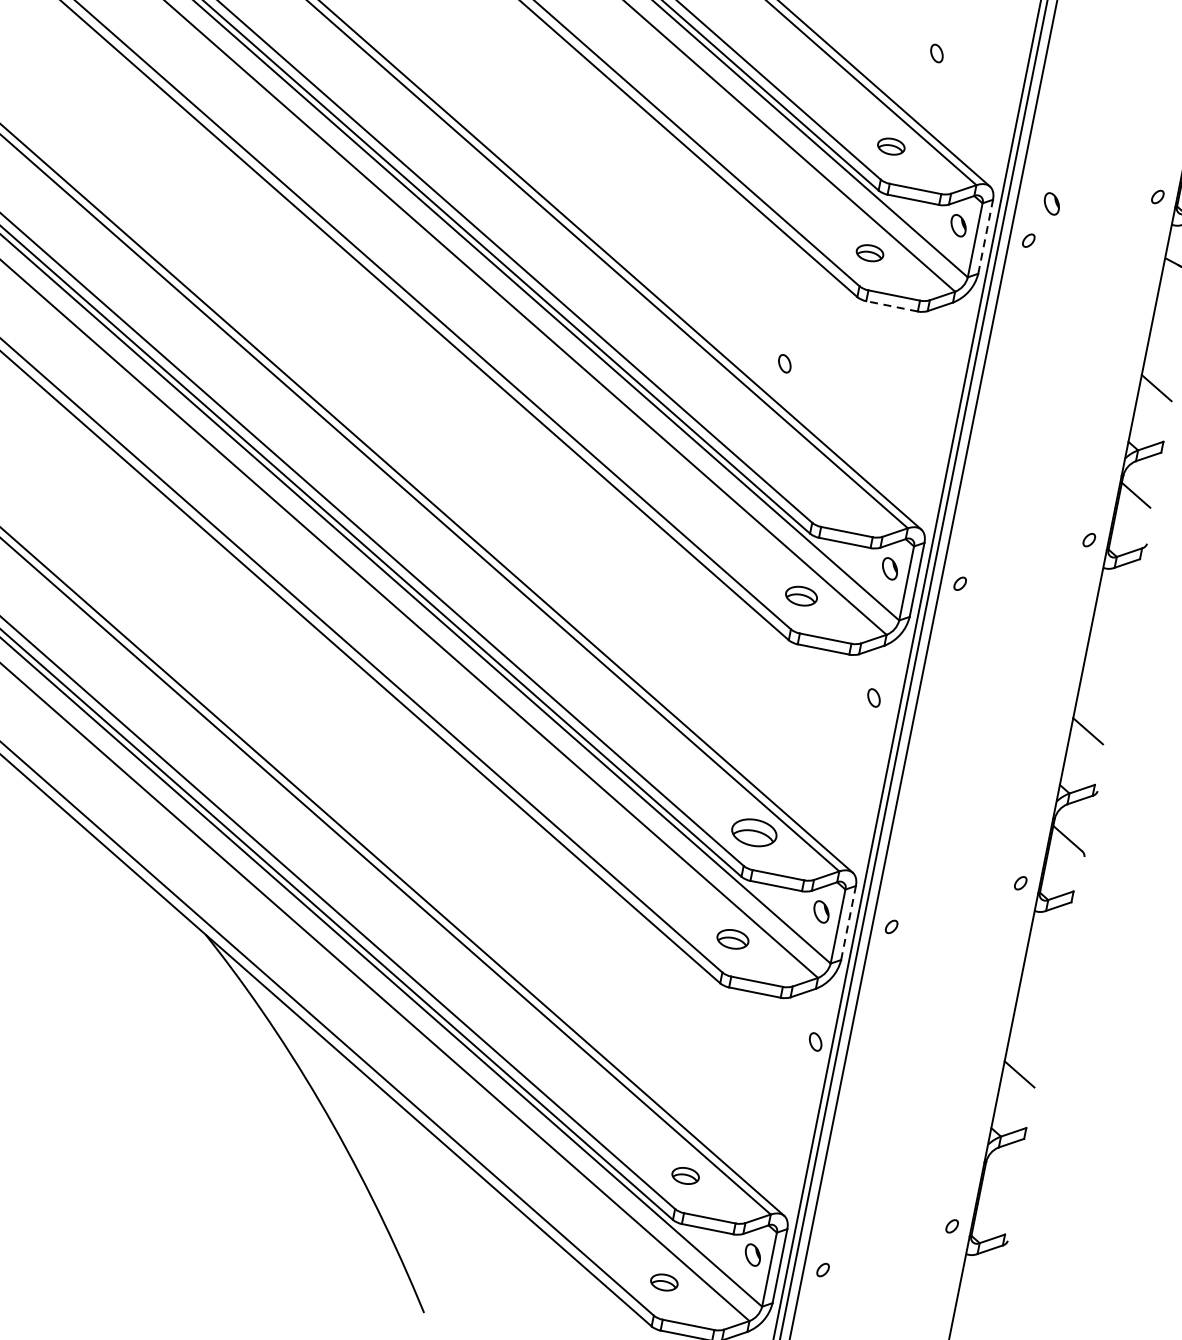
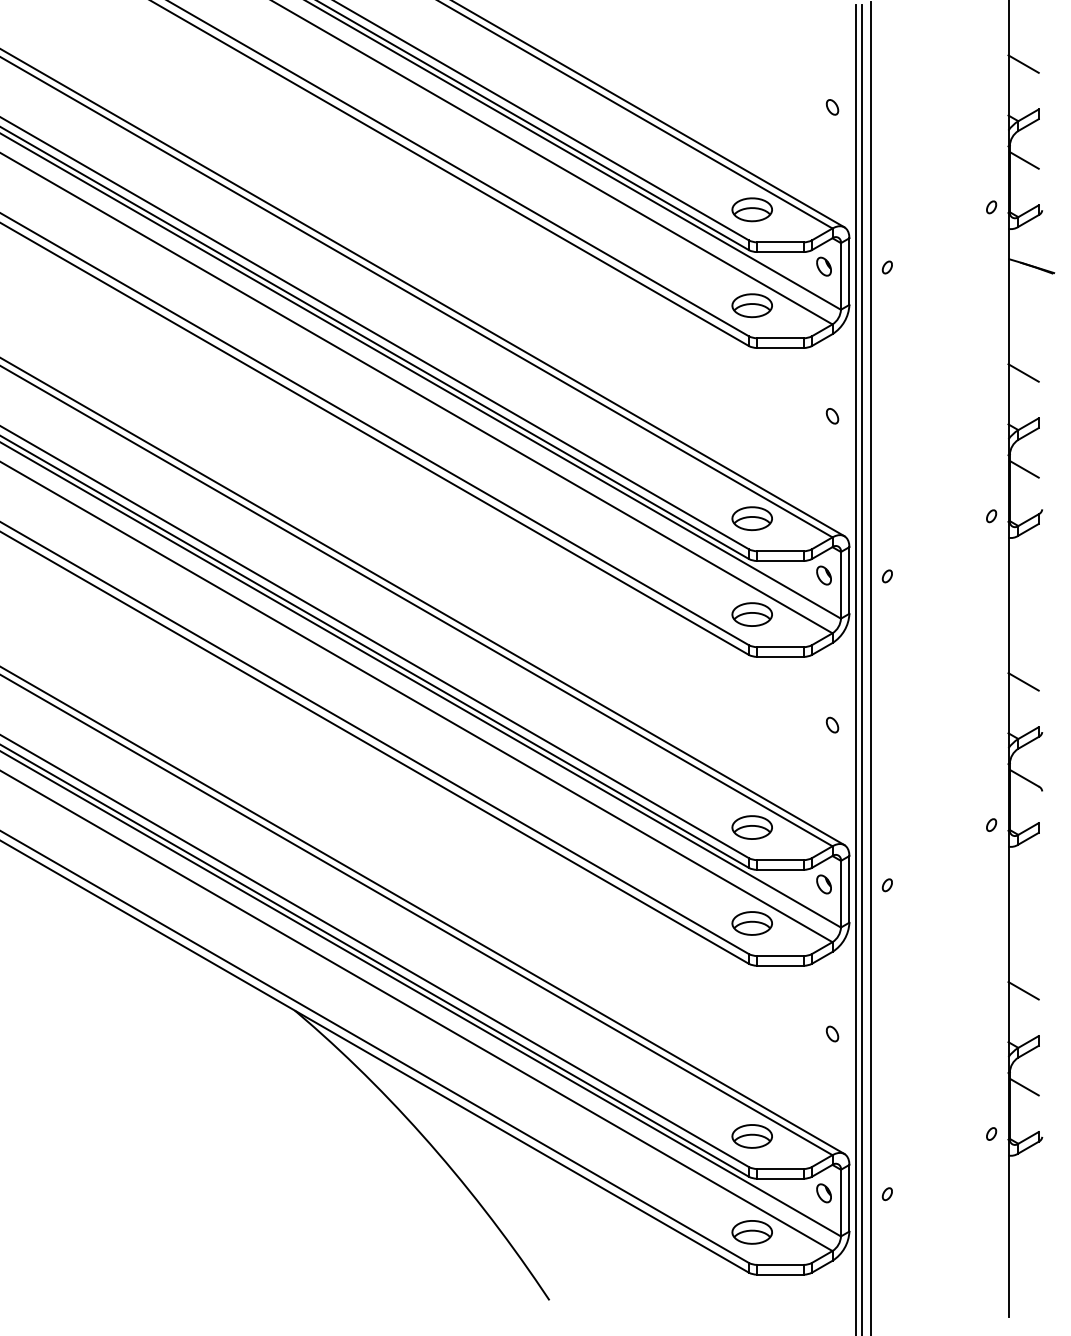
part: (936, 53) -> (832, 107), moved
part: (890, 146) -> (751, 209), size x1.67
part: (1051, 203) -> (900, 231), removed
line: (985, 236) -> (849, 271), dashed -> solid
part: (869, 252) -> (751, 305), size x1.67
line: (891, 305) -> (779, 347), dashed -> solid
part: (784, 364) -> (832, 416), moved
part: (822, 489) -> (751, 518), added
part: (800, 595) -> (751, 614), size x1.43
part: (874, 697) -> (832, 724), moved
line: (848, 922) -> (849, 888), dashed -> solid
part: (732, 939) -> (751, 923), size x1.43
part: (815, 1041) -> (832, 1033), moved
part: (684, 1175) -> (751, 1136), size x1.67
line: (998, 1180) -> (1023, 1086), added
part: (663, 1282) -> (751, 1232), size x1.67

